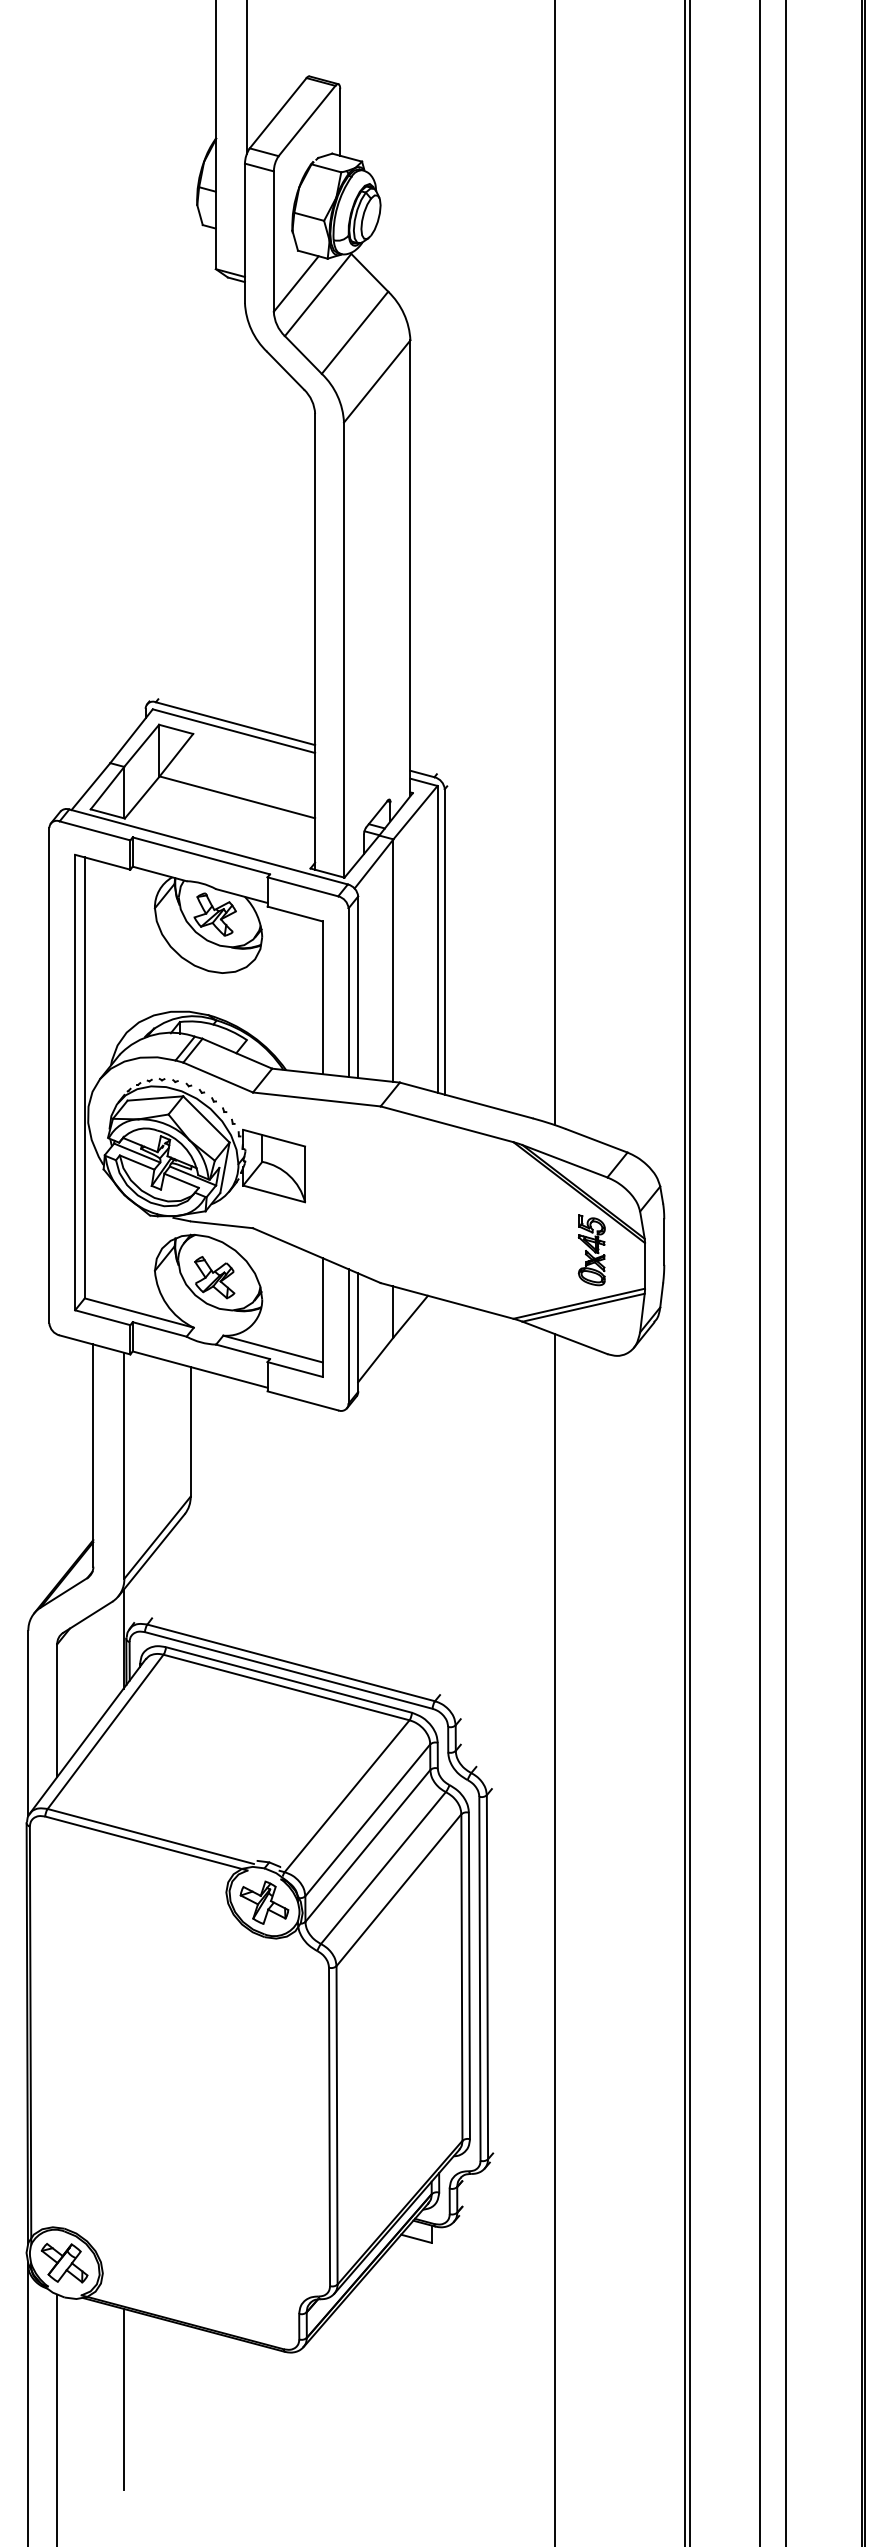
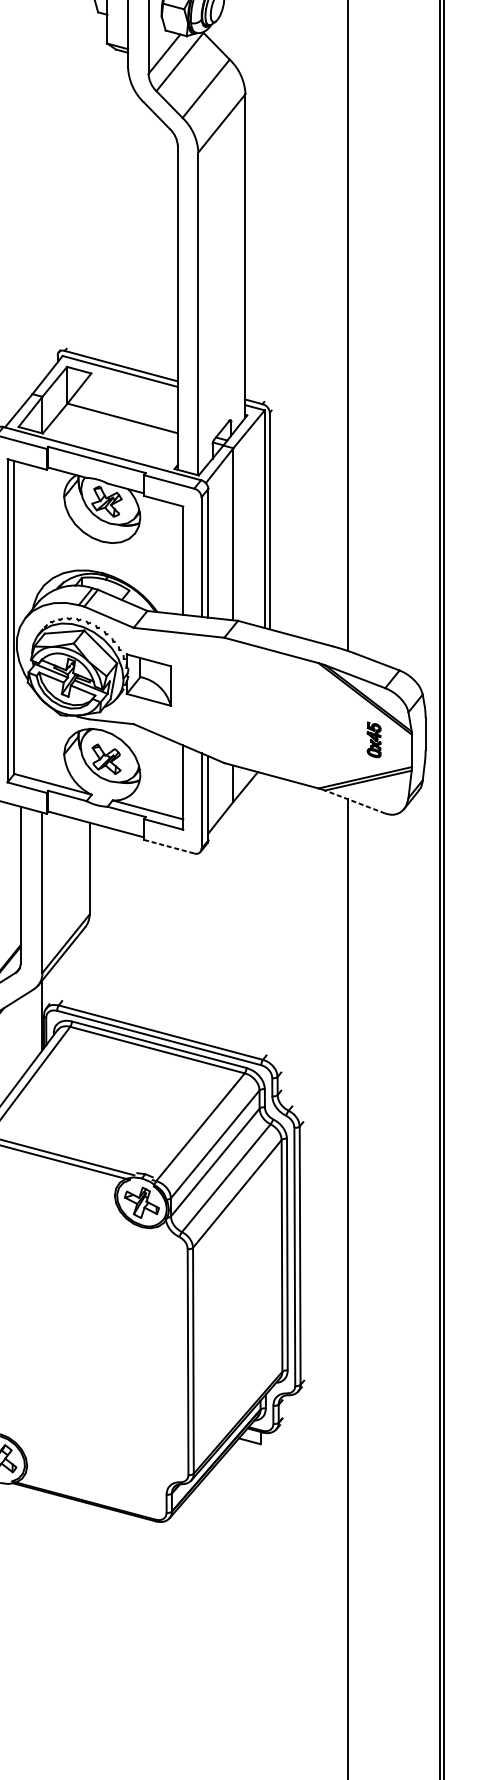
part: (591, 1250) -> (373, 739), size x0.7
line: (564, 1337) -> (354, 801), solid -> dashed
line: (302, 1400) -> (168, 846), solid -> dashed
line: (123, 2399) -> (41, 1555), removed

